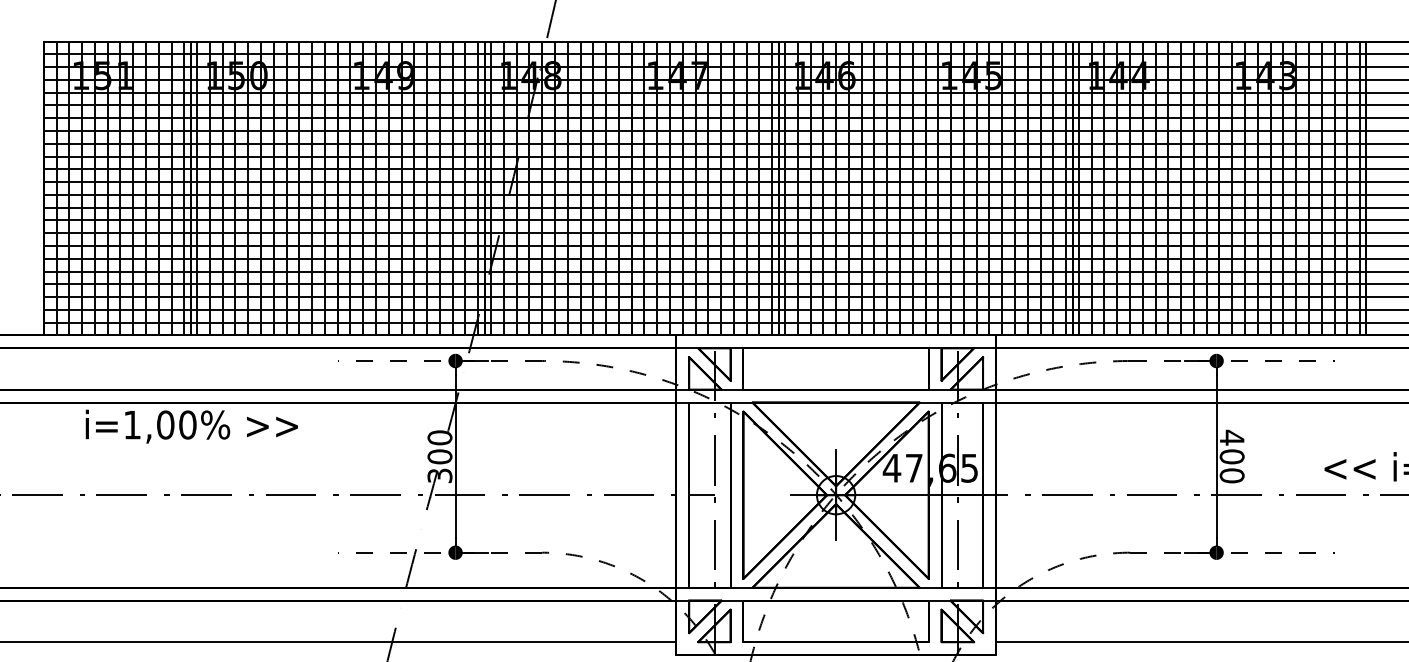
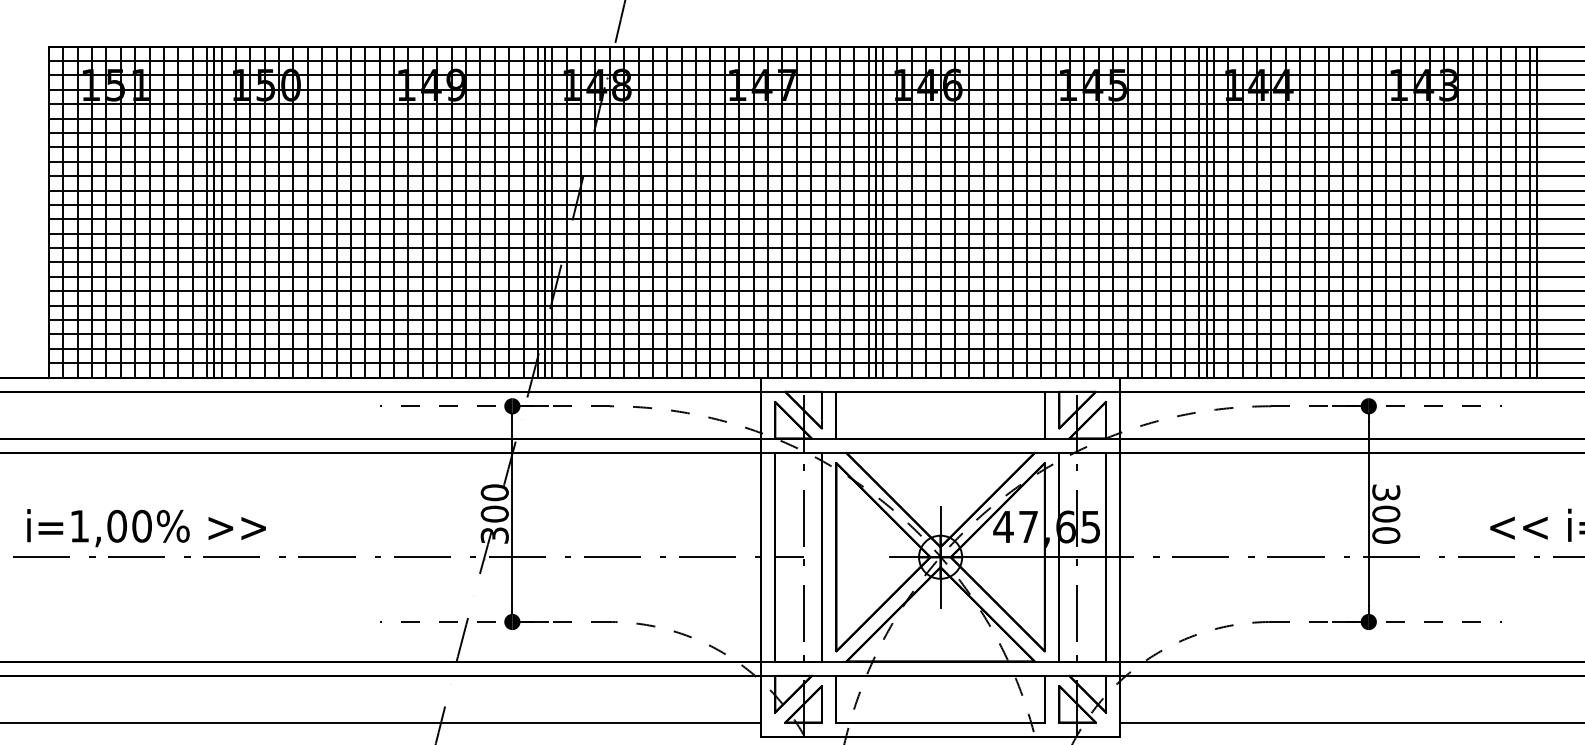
text: (191, 426) -> (146, 528), moved
text: (1232, 437) -> (1386, 492), 400 -> 300

